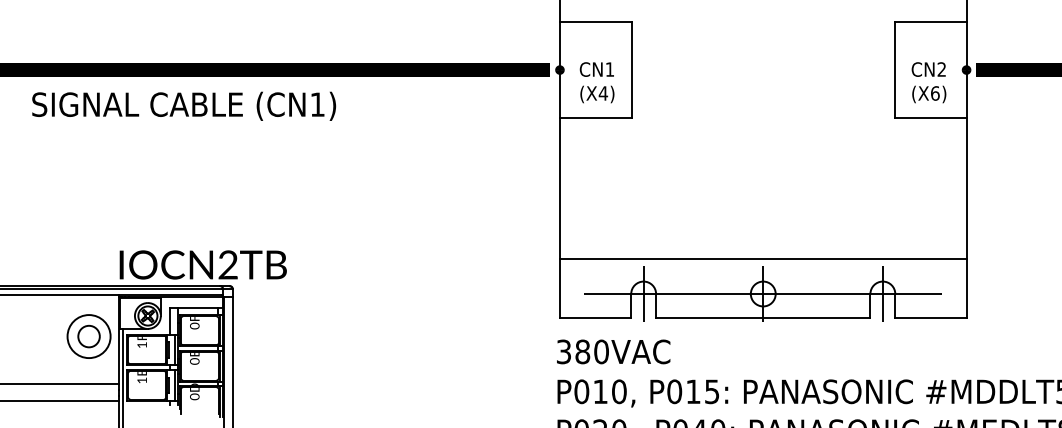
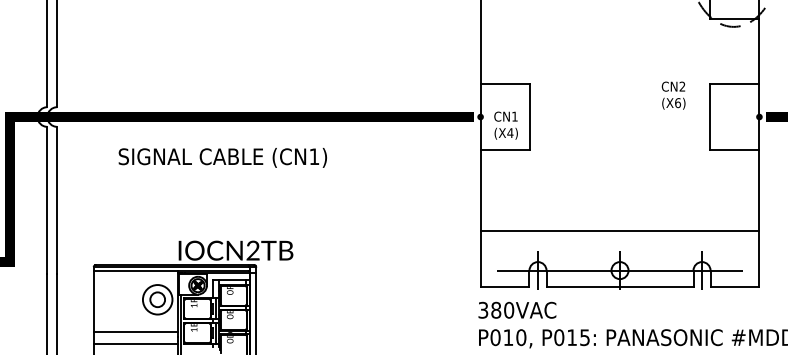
text: (928, 82) -> (673, 95), moved
text: (183, 105) -> (222, 157), moved
line: (762, 258) -> (619, 231), moved

